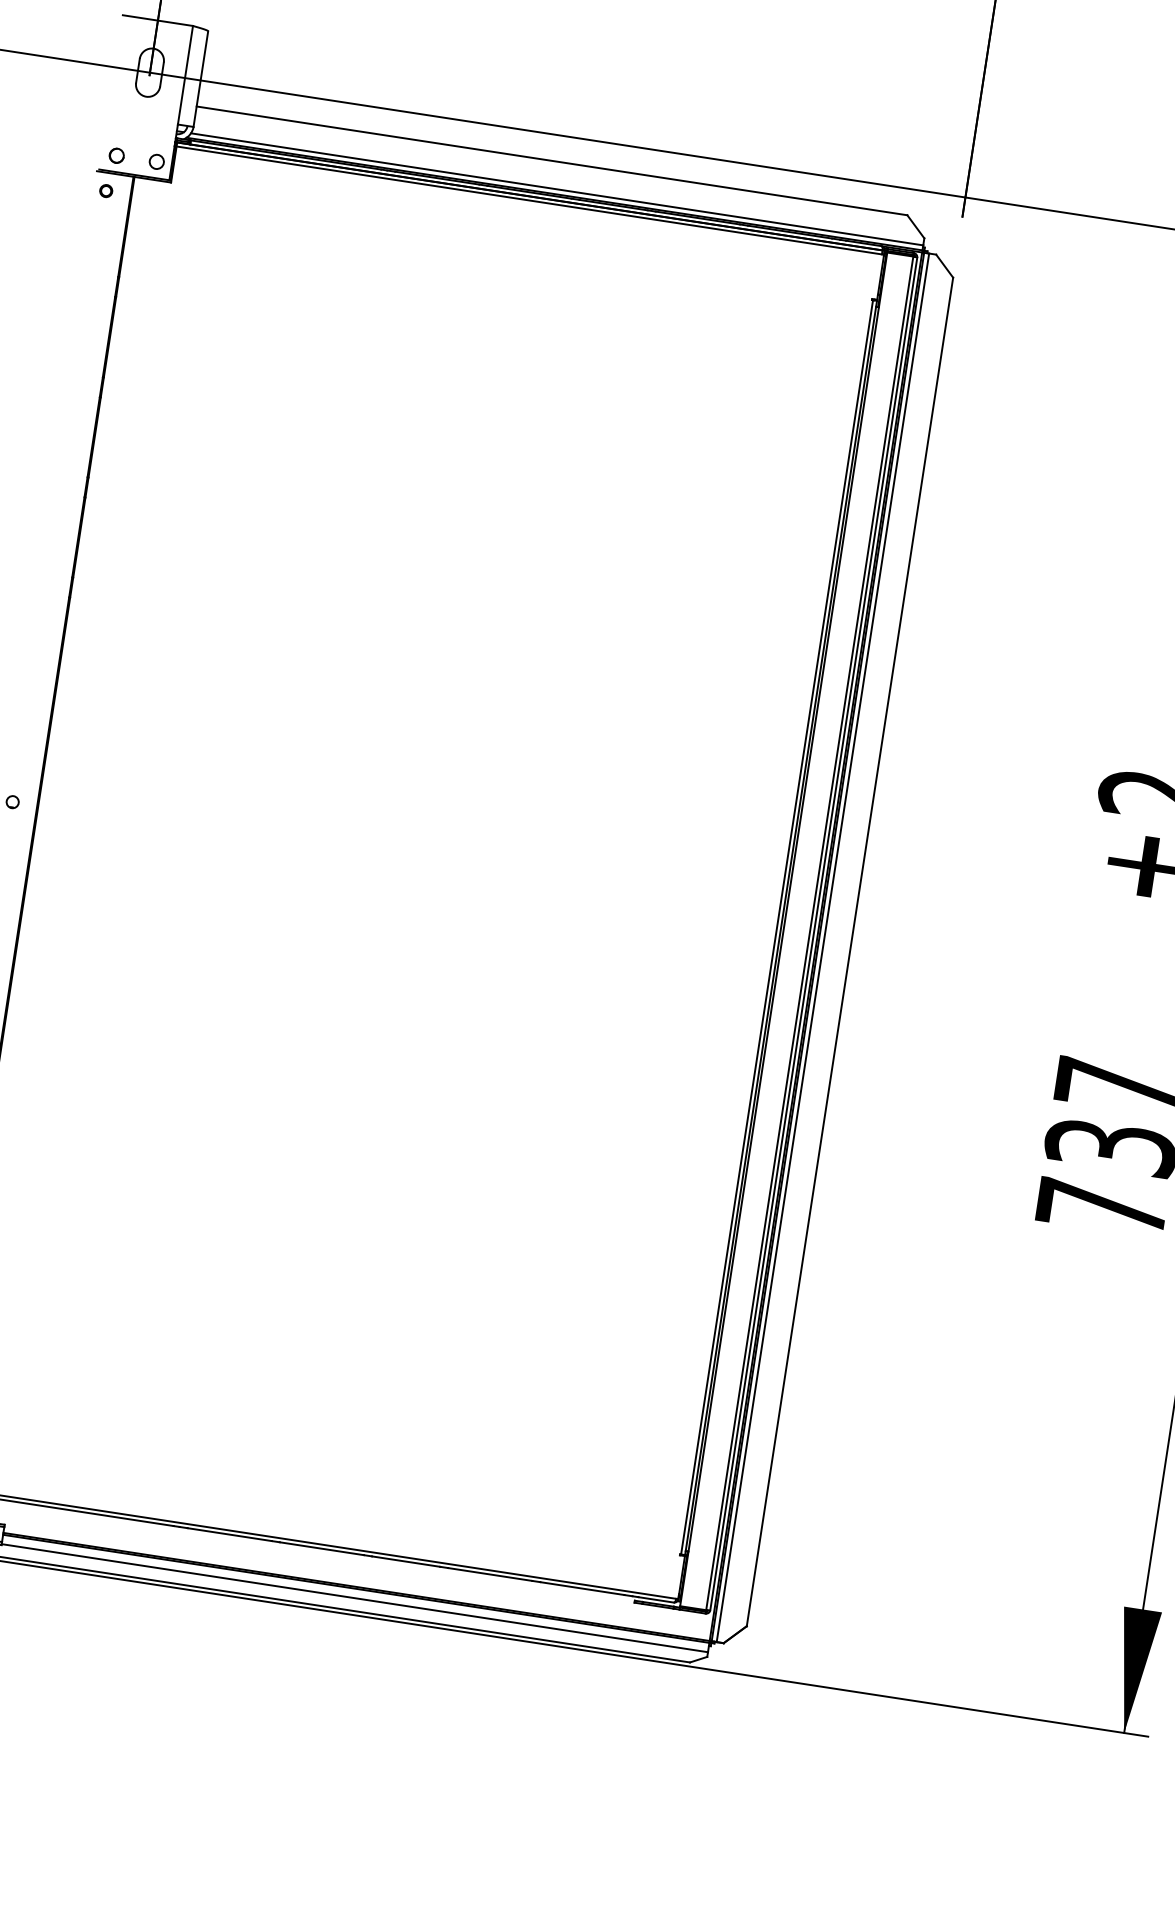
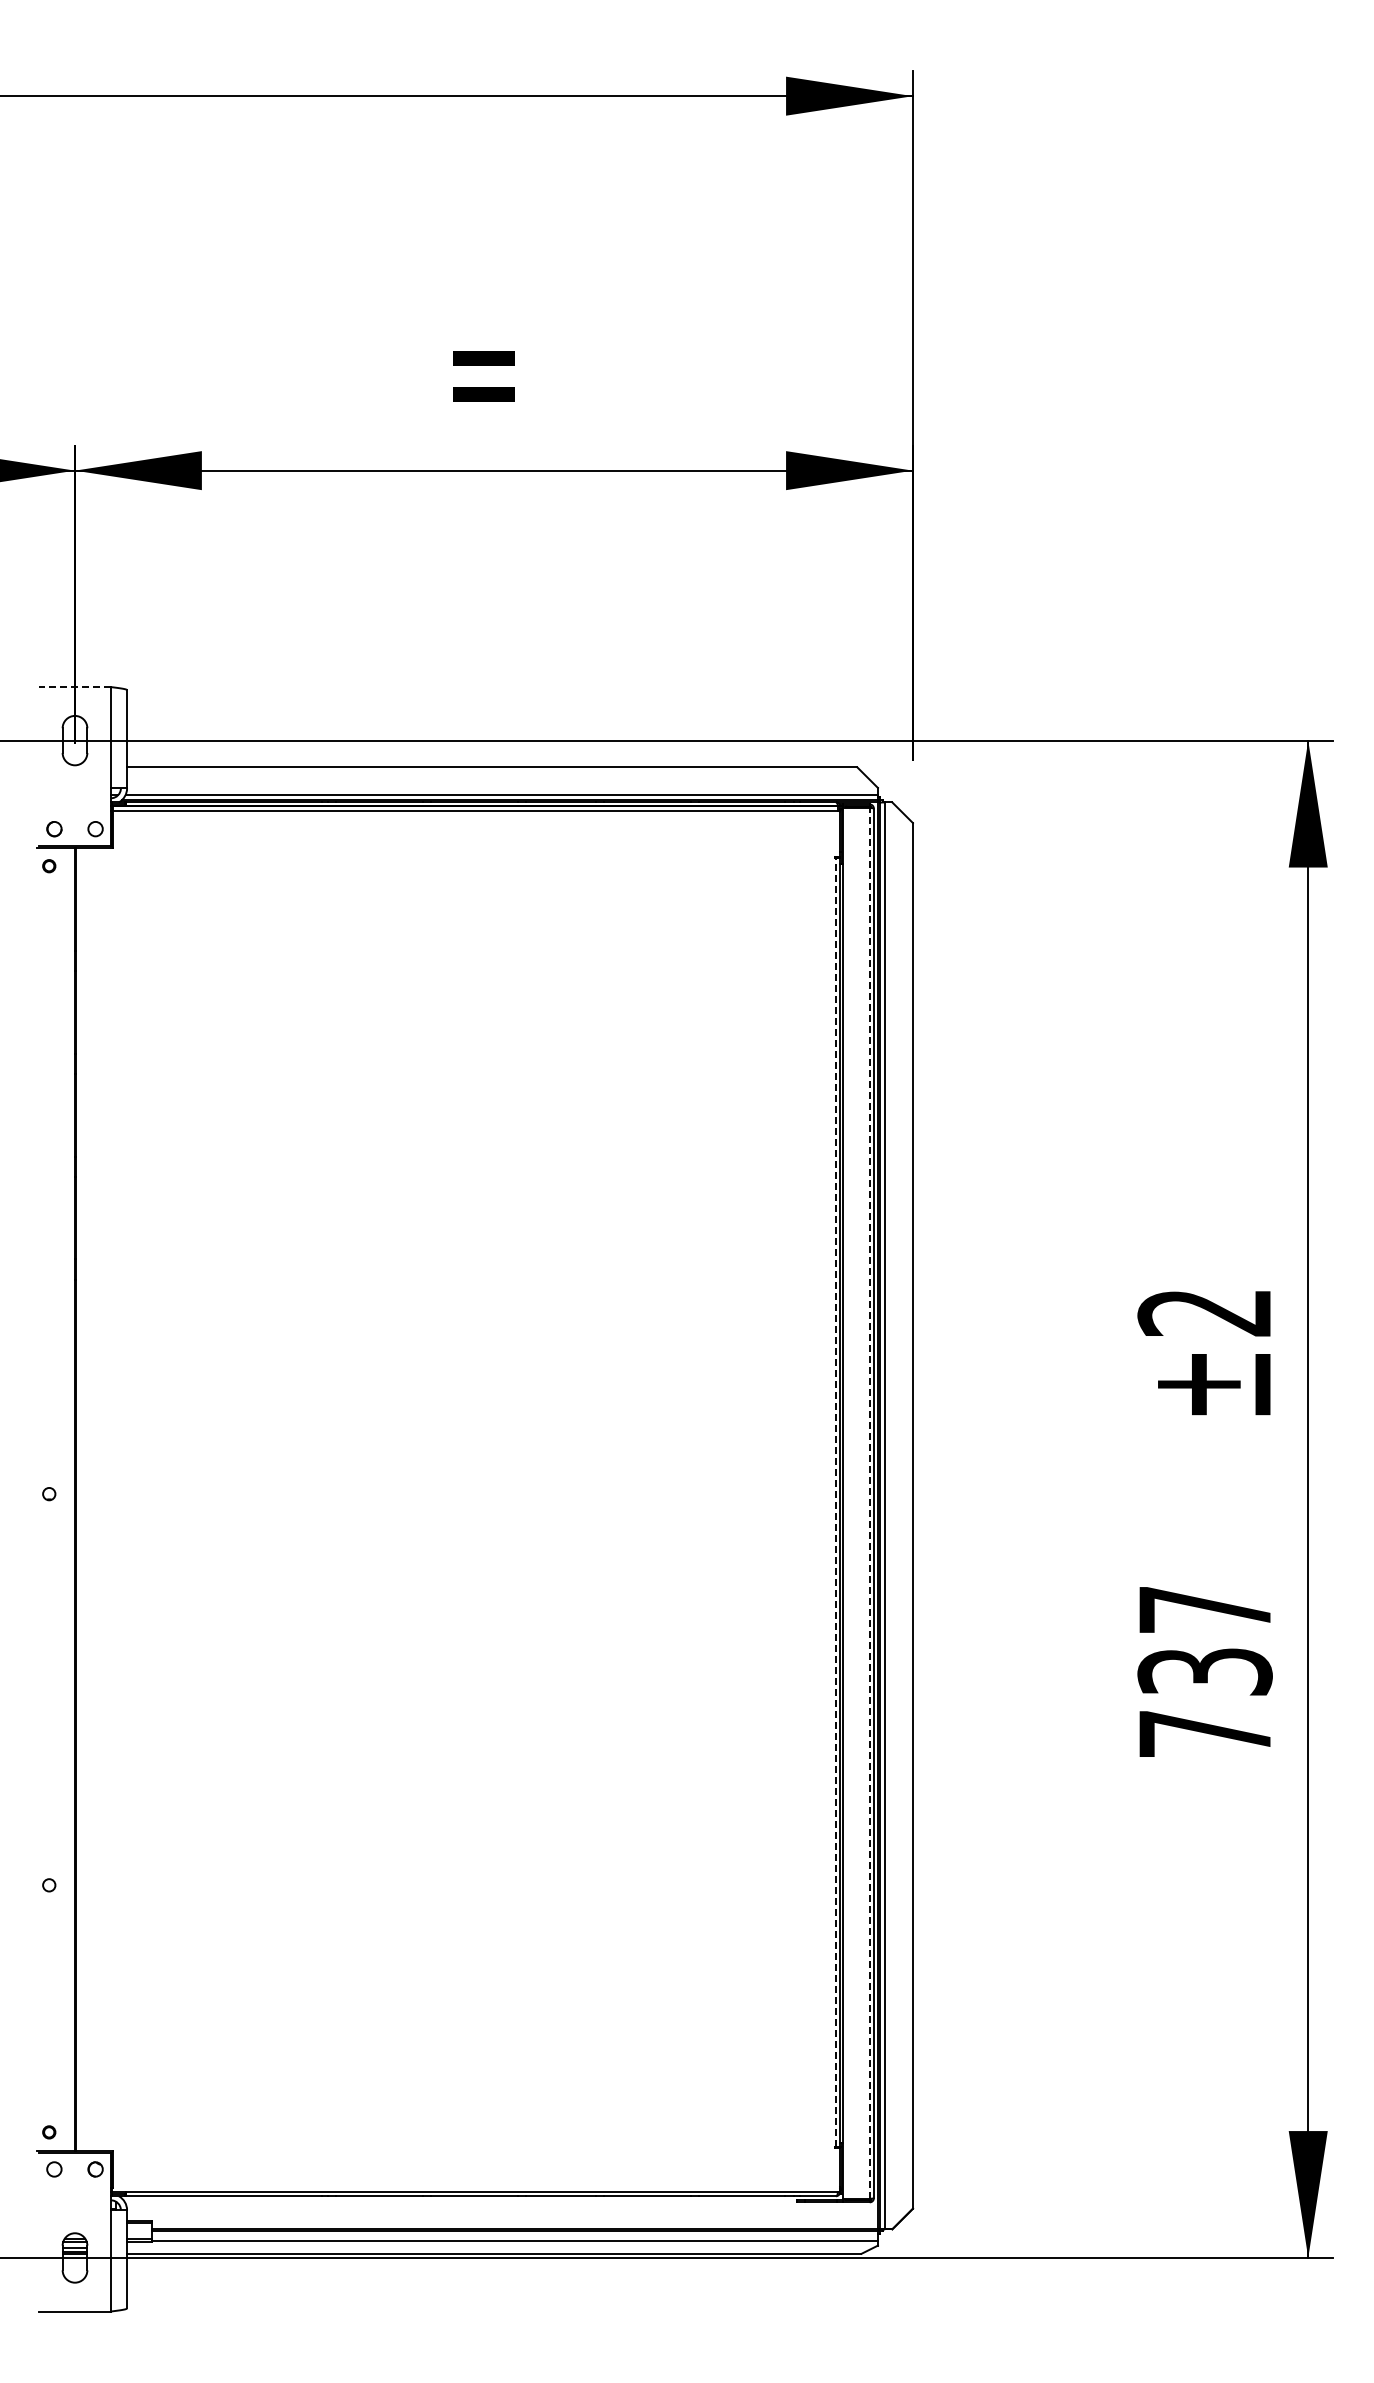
line: (157, 20) -> (74, 687), solid -> dashed
line: (776, 926) -> (835, 1501), solid -> dashed
line: (809, 932) -> (869, 1502), solid -> dashed

